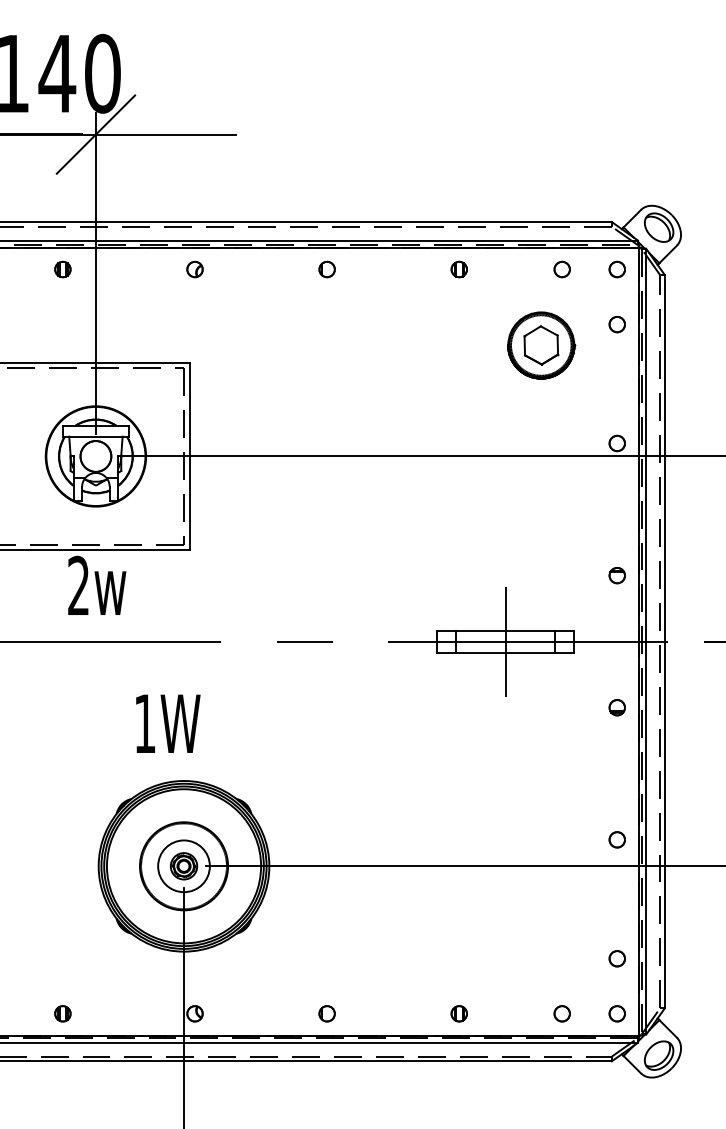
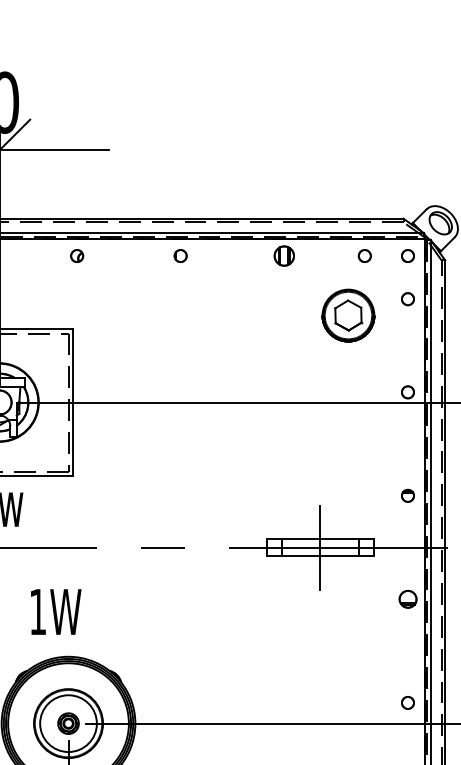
part: (458, 269) -> (283, 256), size x1.6
part: (616, 707) -> (407, 599), size x1.4
circle: (183, 866) -> (68, 723), size x1.4

